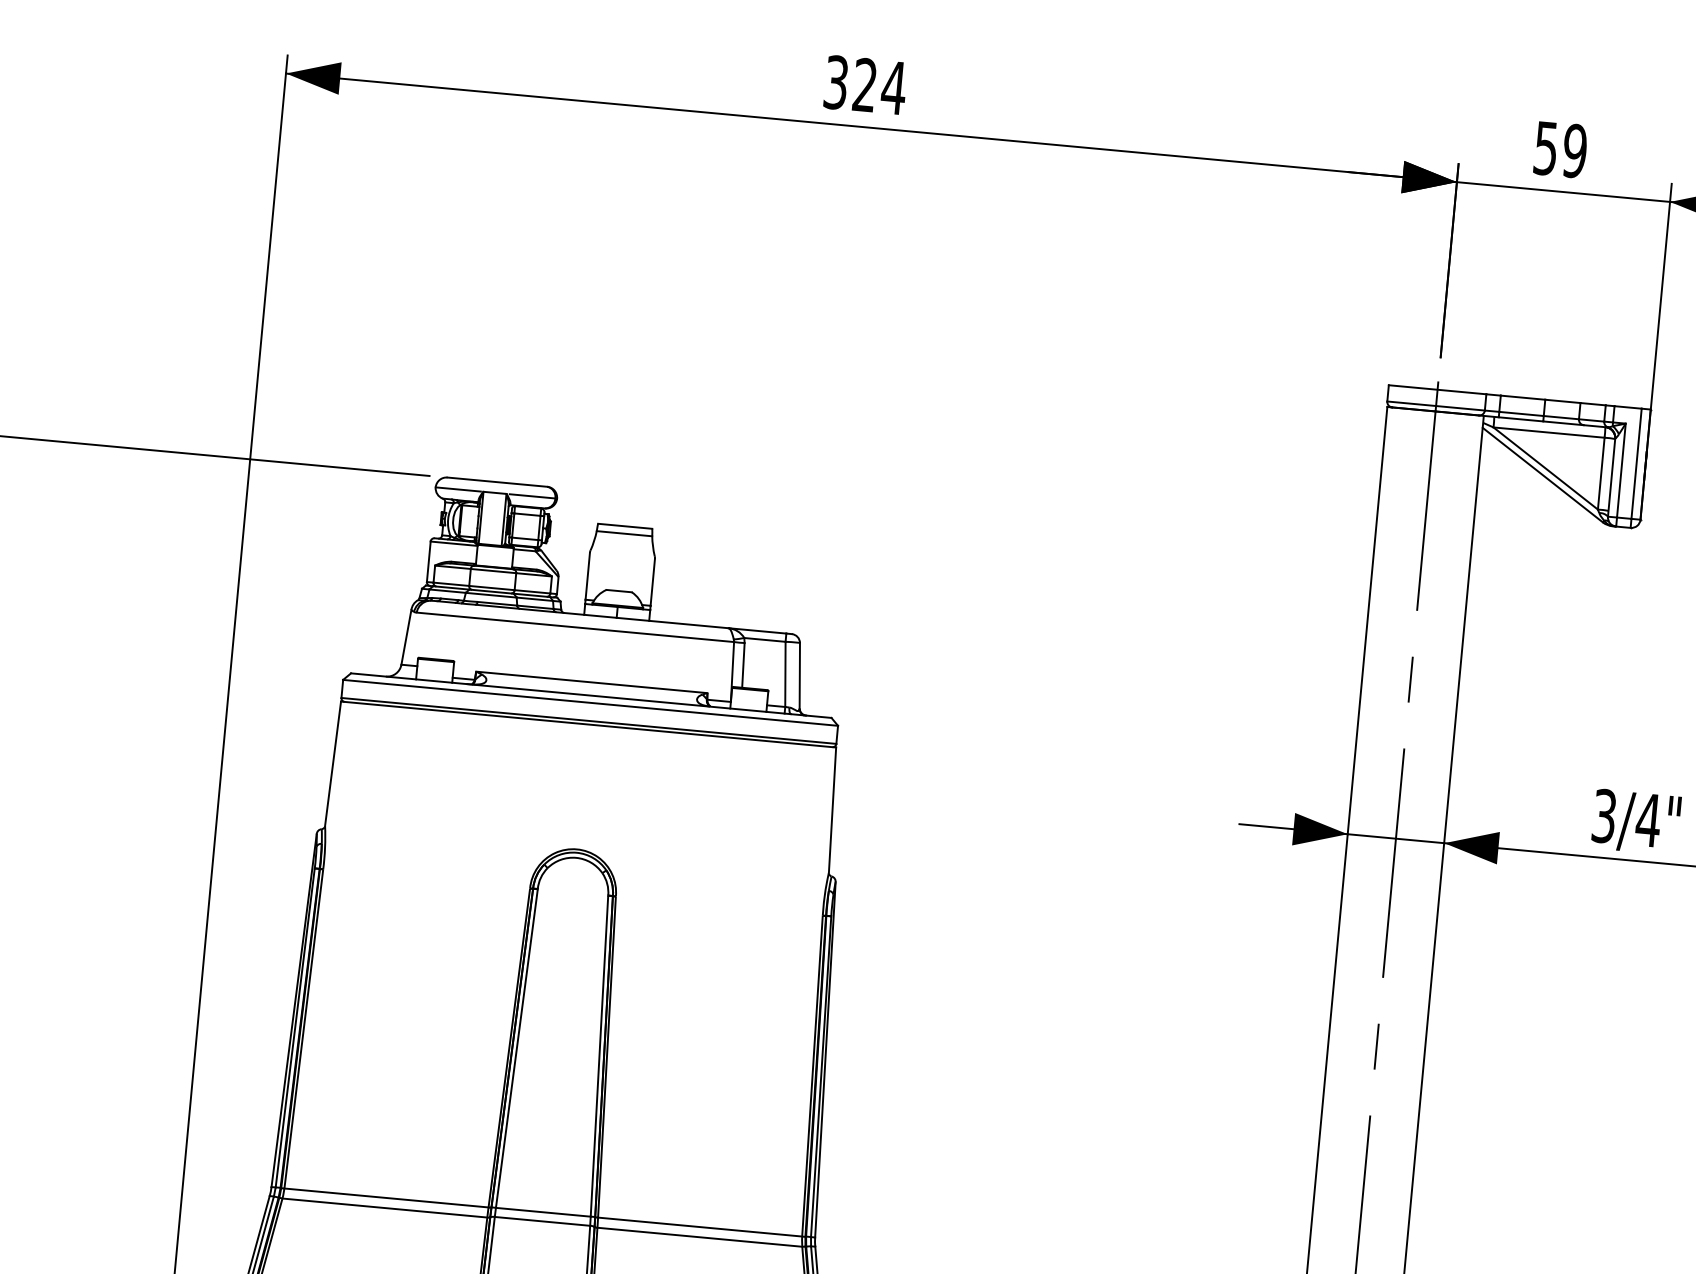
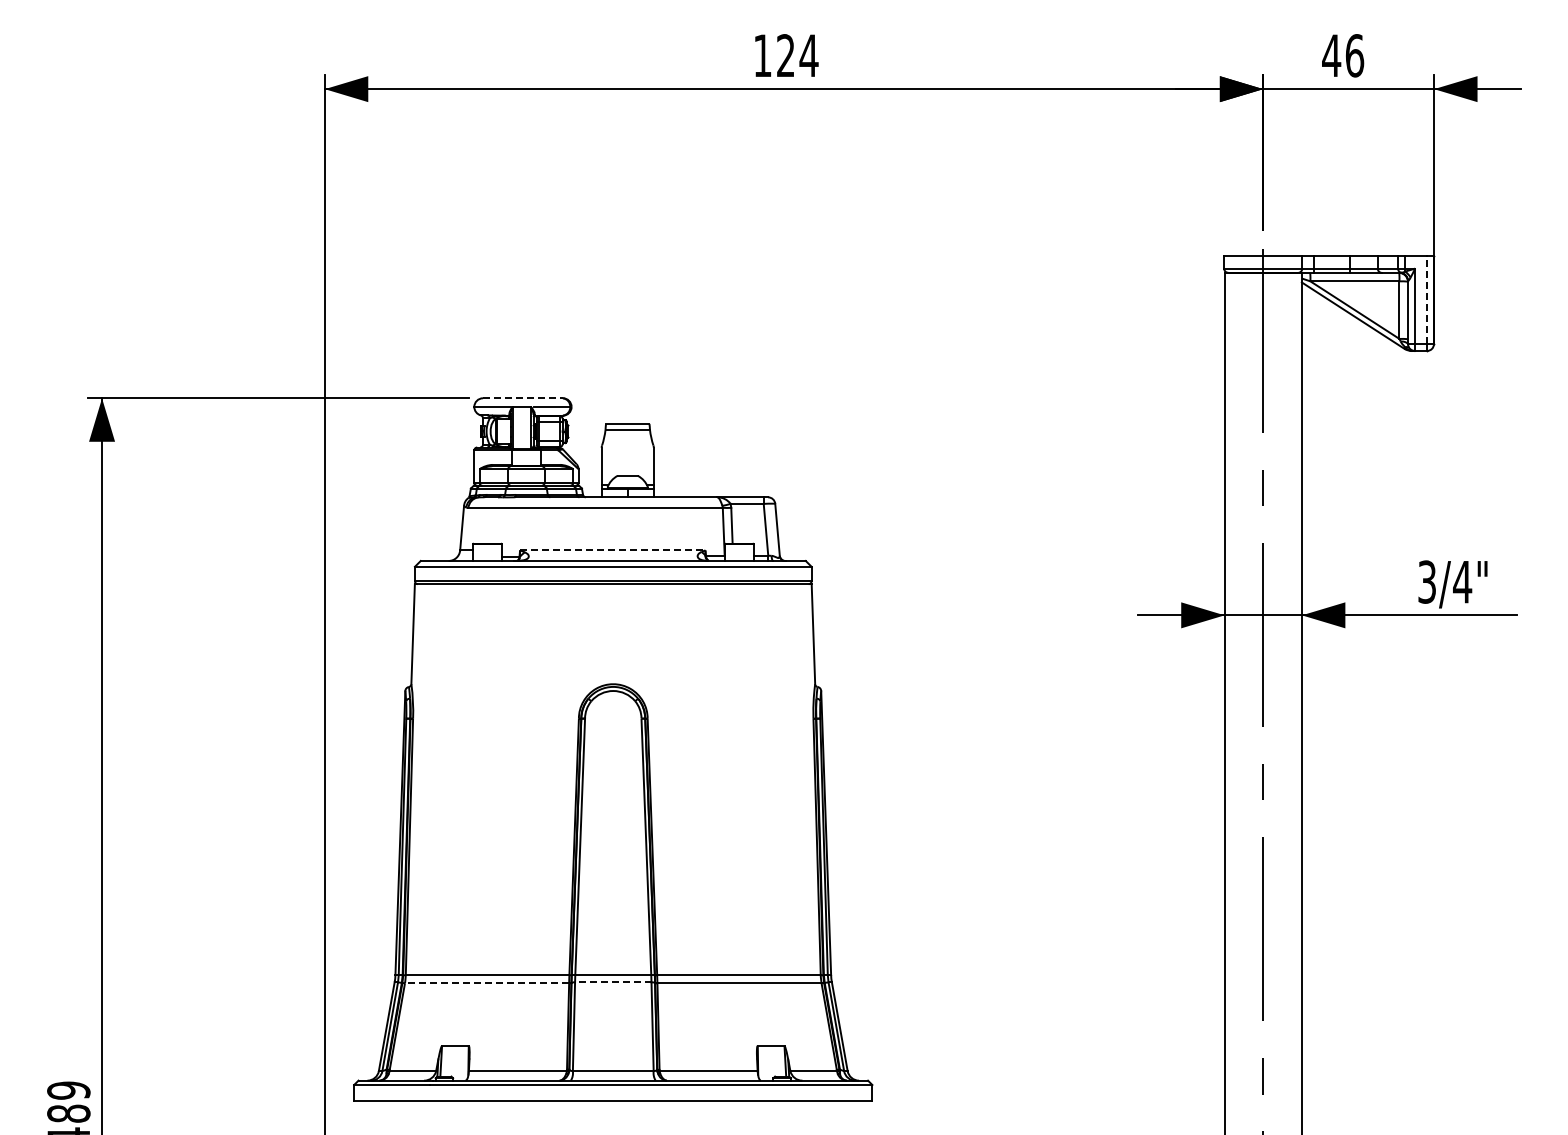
text: (835, 82) -> (762, 55), 324 -> 124
text: (1560, 149) -> (1343, 55), 59 -> 46
line: (1636, 463) -> (1426, 299), solid -> dashed
line: (496, 482) -> (522, 398), solid -> dashed
line: (591, 682) -> (612, 550), solid -> dashed
line: (384, 1208) -> (486, 983), solid -> dashed
line: (541, 1221) -> (612, 982), solid -> dashed

